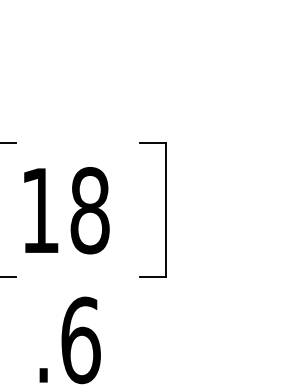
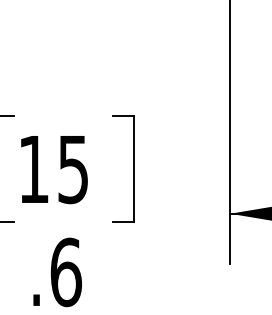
text: (90, 210) -> (73, 169), 18 -> 15

